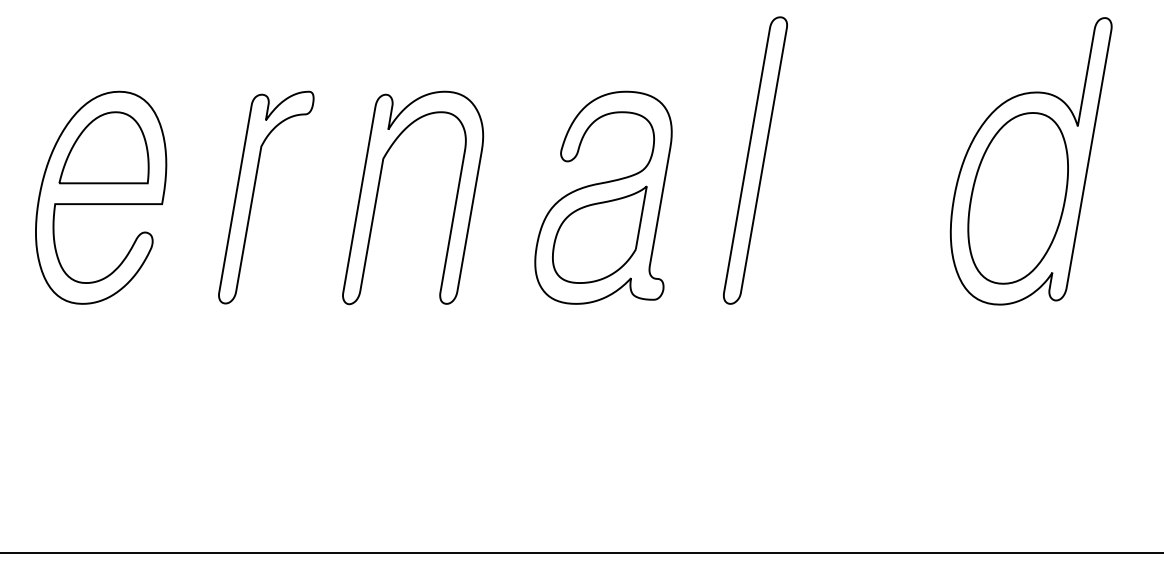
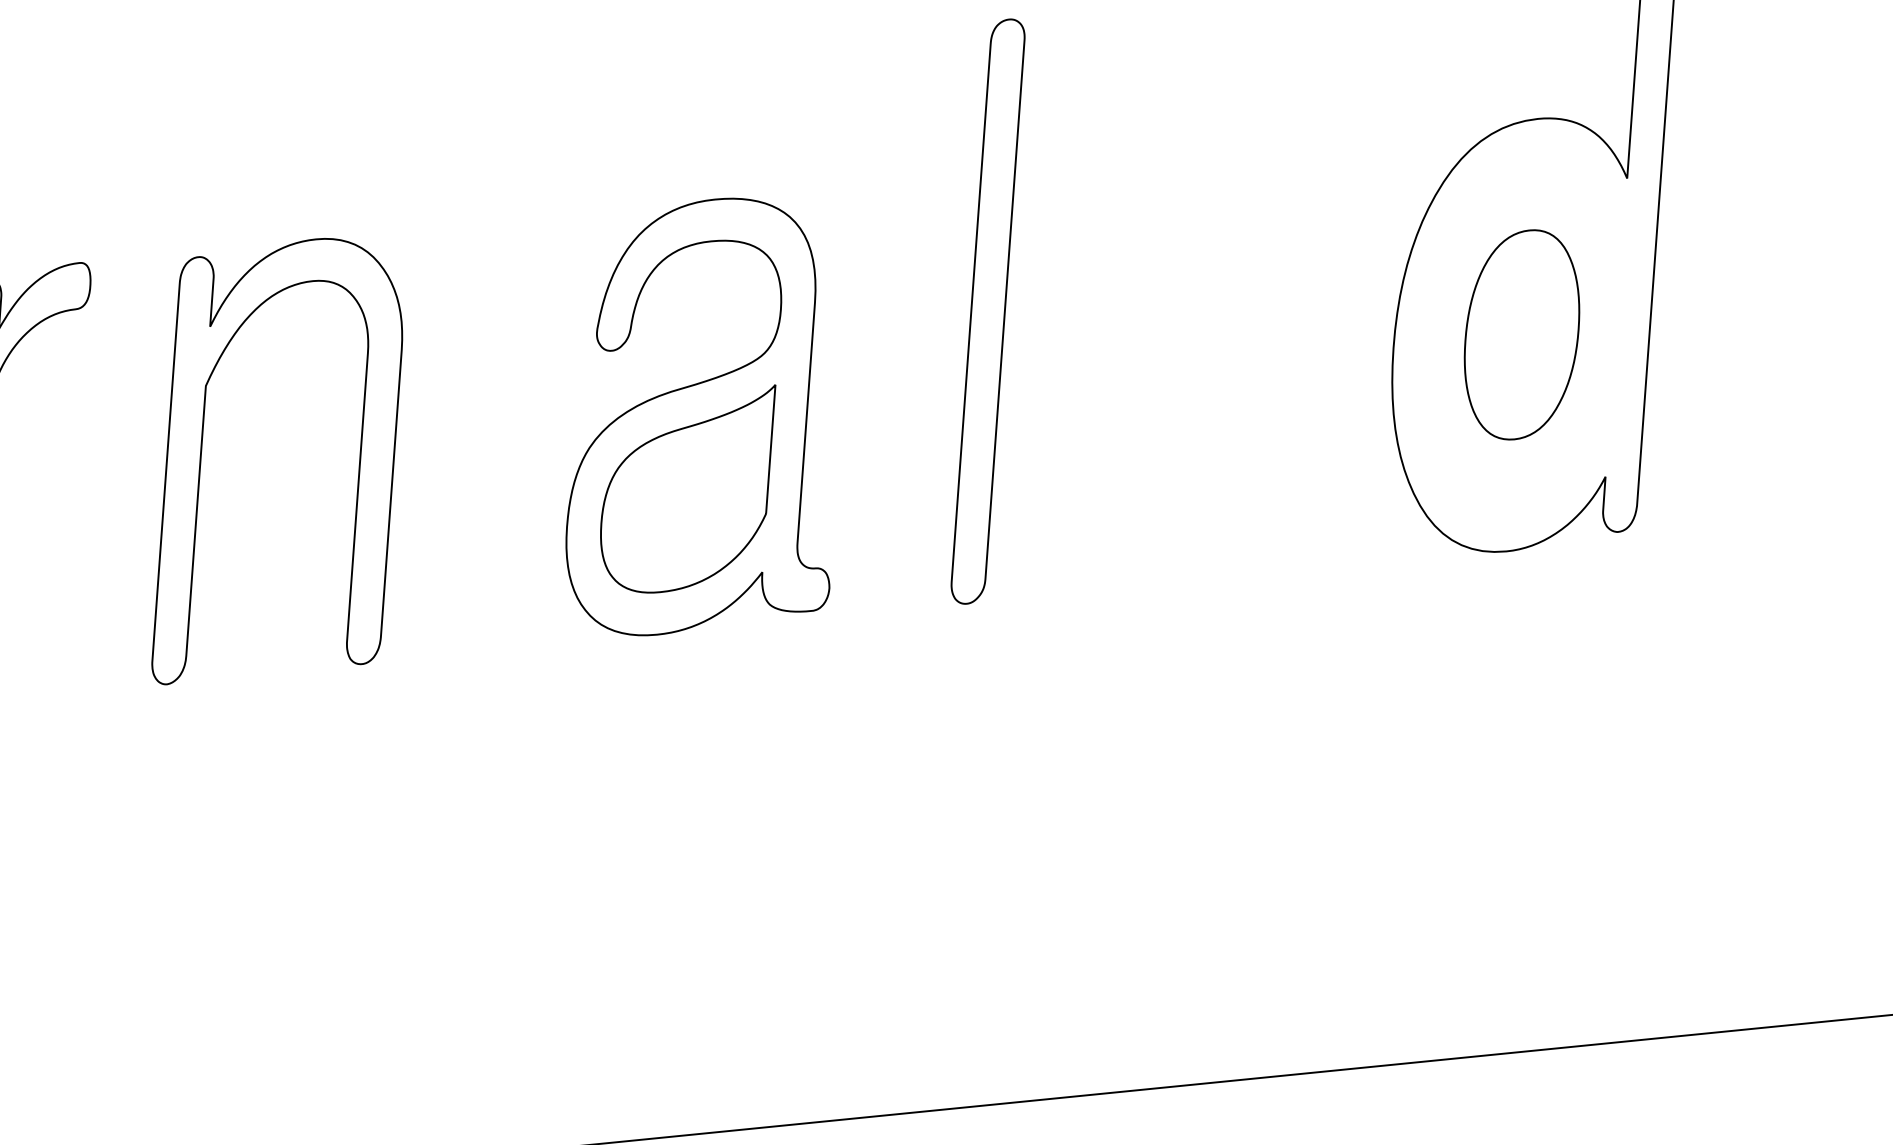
part: (379, 188) -> (204, 446), moved
part: (1017, 198) -> (1520, 335), size x0.6

